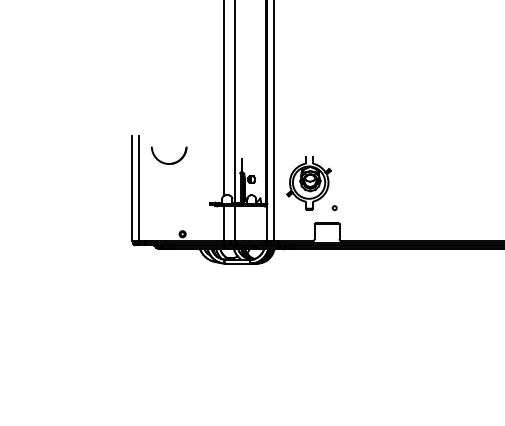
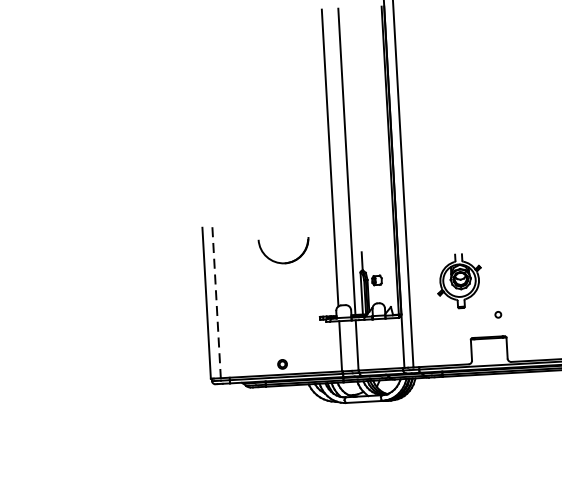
part: (171, 162) -> (288, 260), moved
part: (308, 183) -> (458, 281), size x0.7
line: (139, 188) -> (217, 302), solid -> dashed

